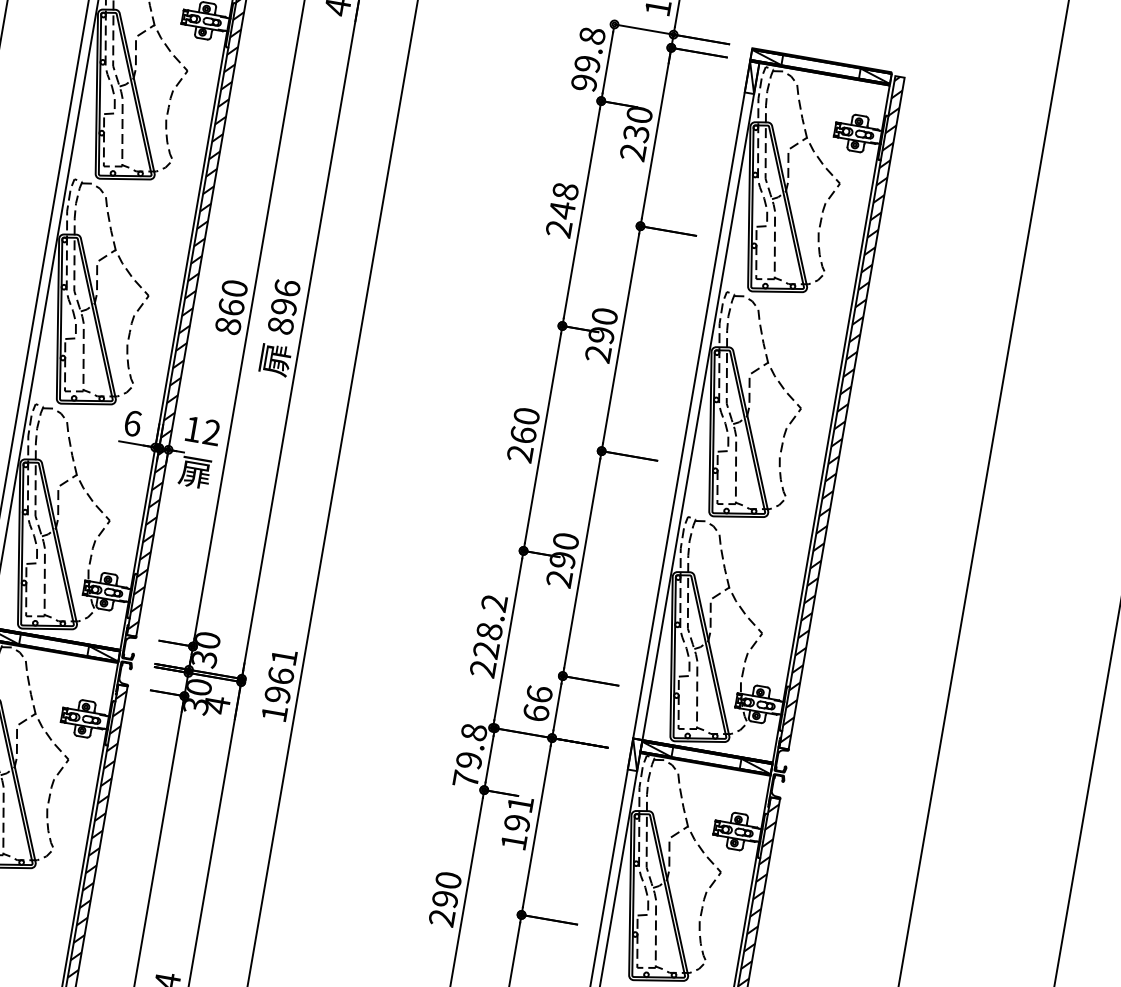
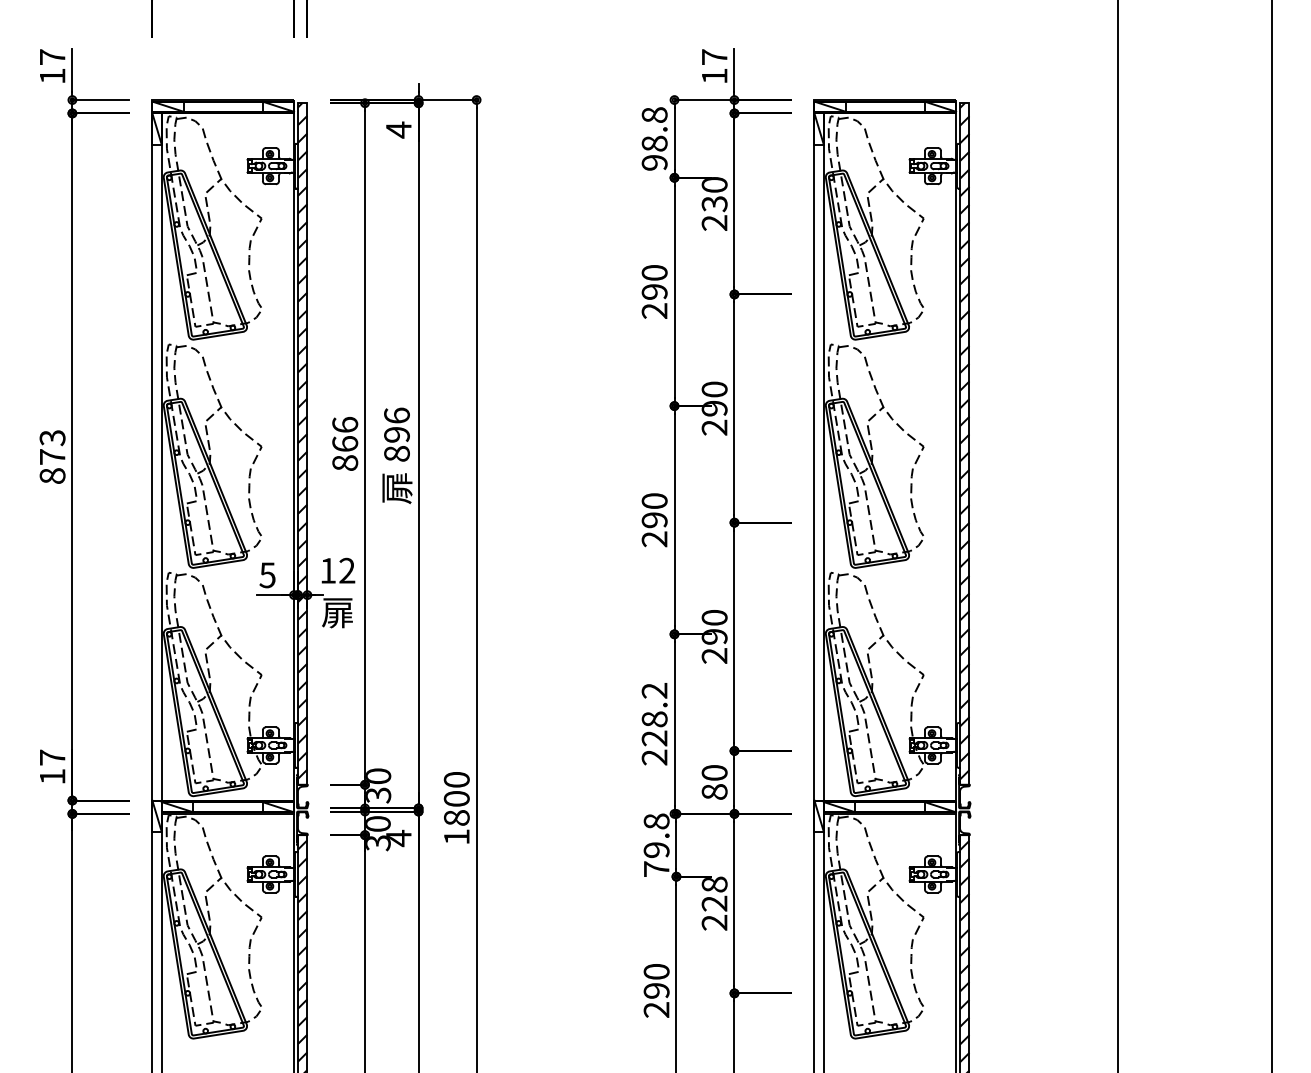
text: (587, 63) -> (654, 143), 99.8 -> 98.8
text: (563, 200) -> (654, 282), 248 -> 290
text: (235, 288) -> (345, 424), 860 -> 866
text: (132, 423) -> (267, 575), 6 -> 5
text: (523, 435) -> (654, 520), 260 -> 290
text: (280, 675) -> (456, 798), 1961 -> 1800
text: (537, 702) -> (714, 781), 66 -> 80
text: (517, 822) -> (714, 903), 191 -> 228

